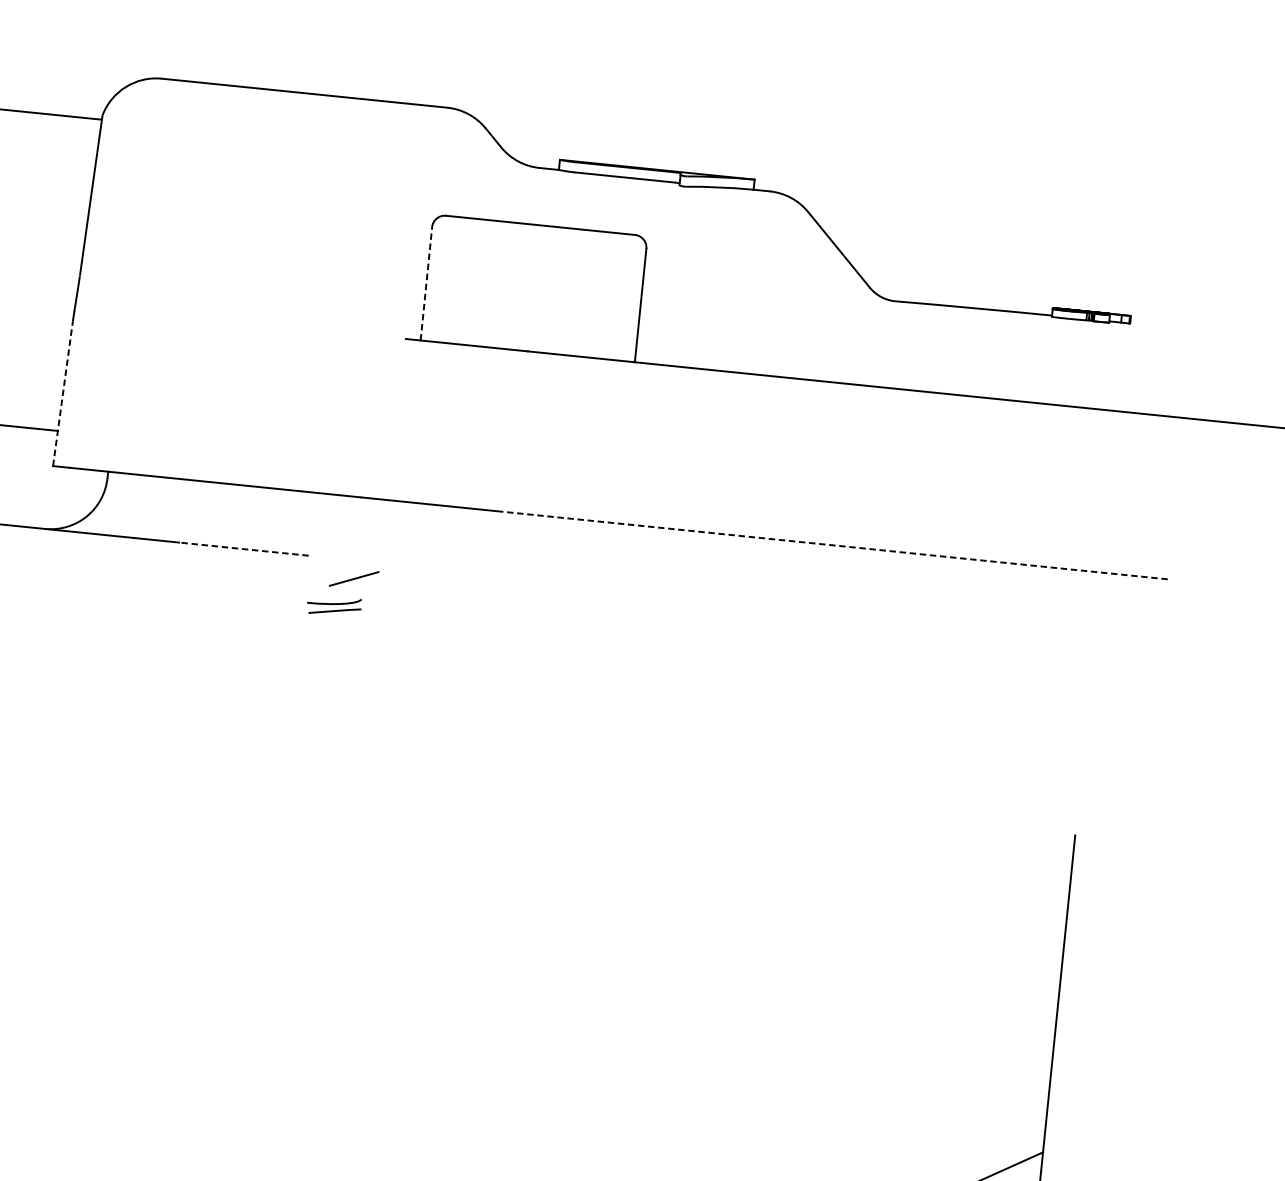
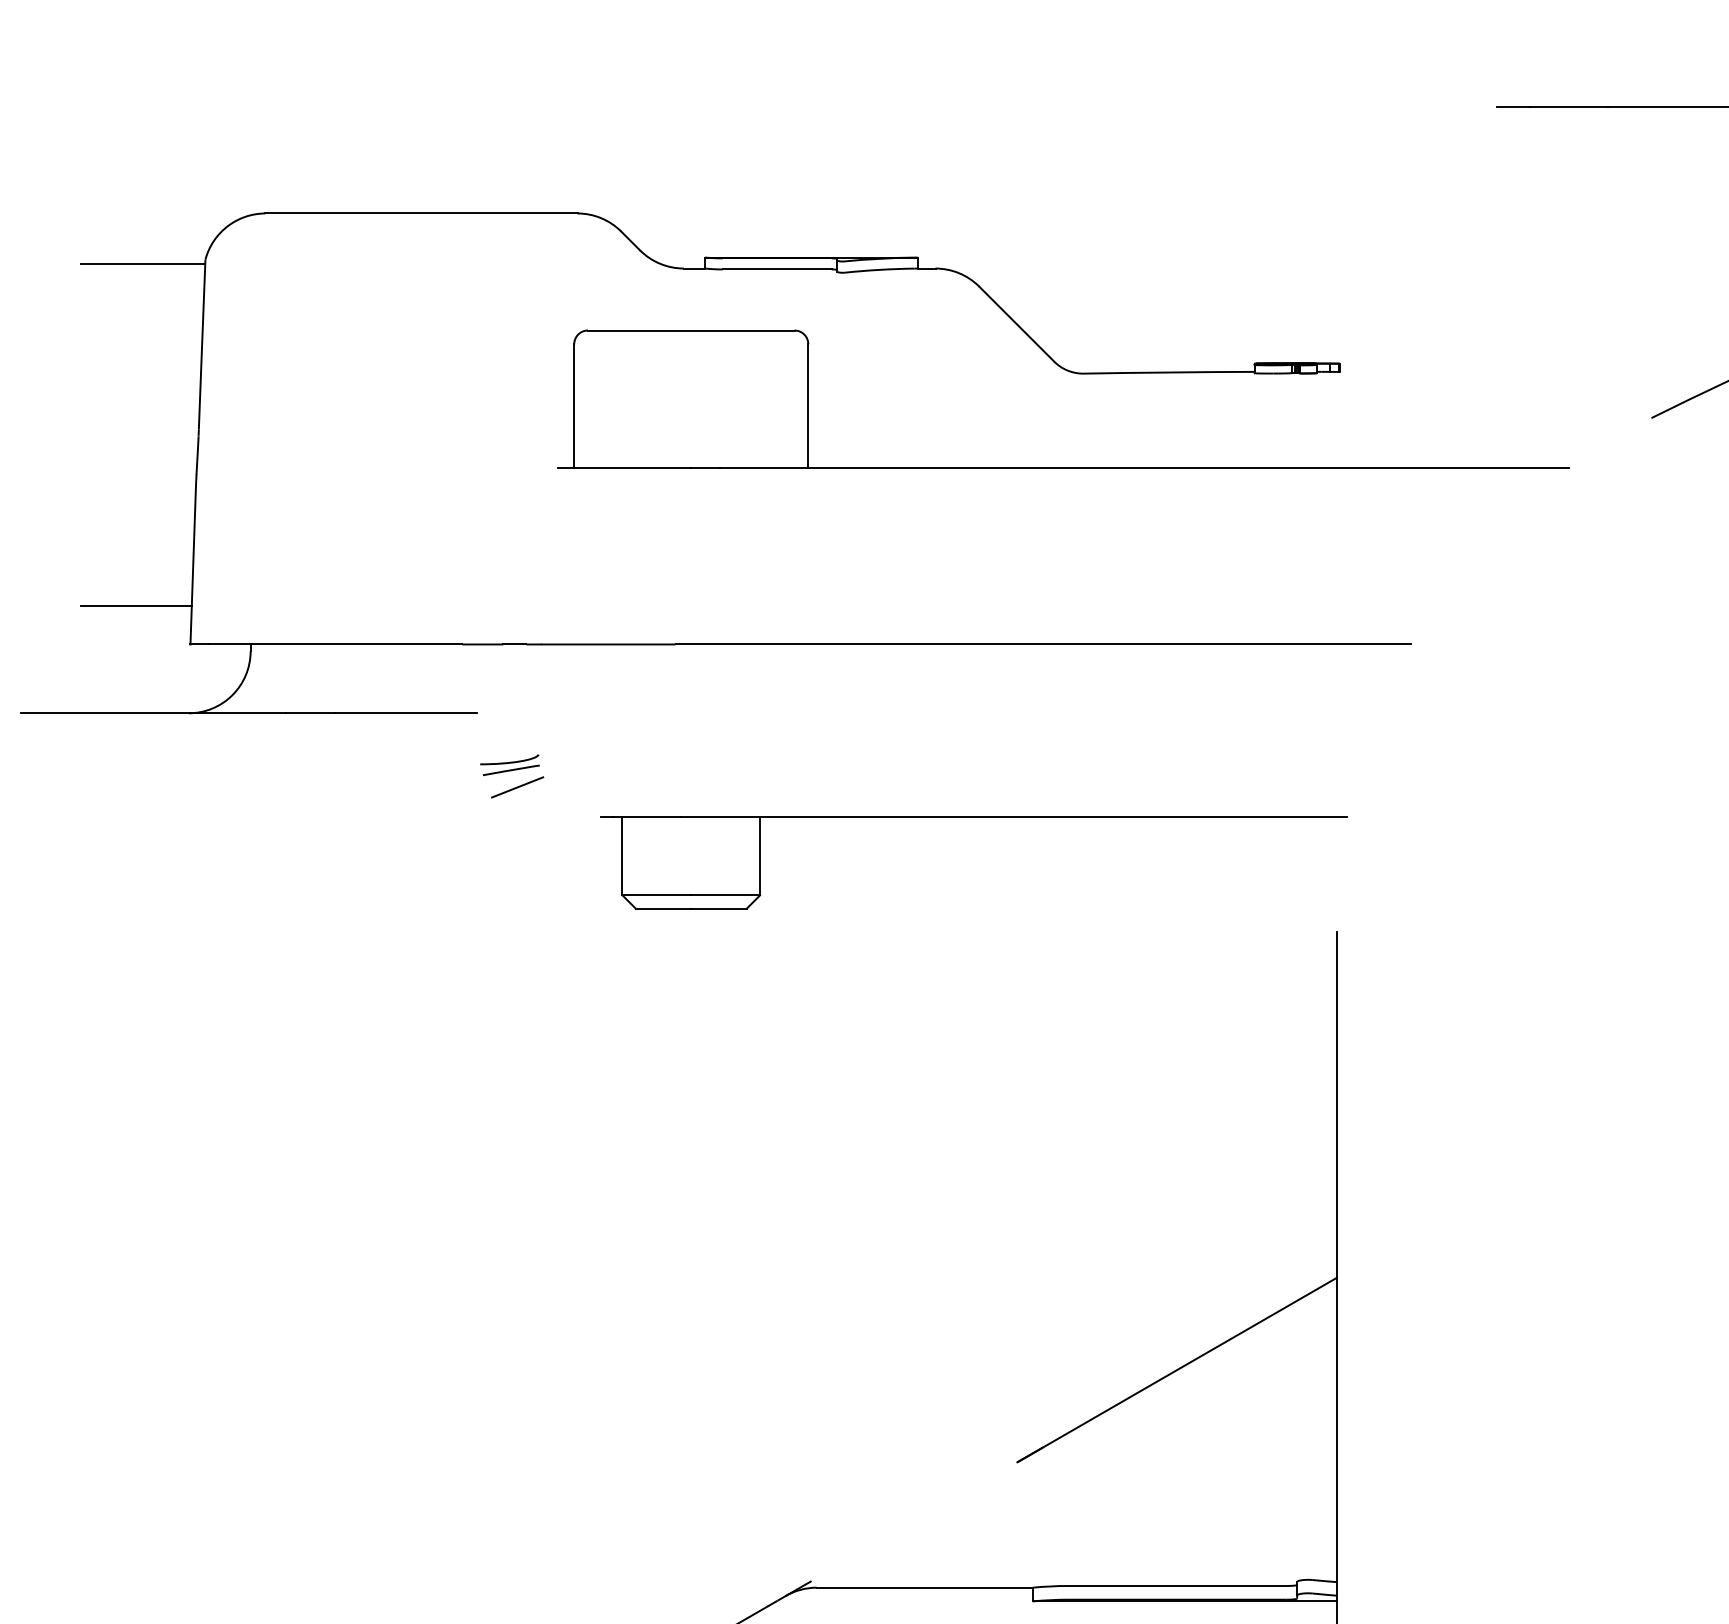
line: (426, 284) -> (574, 406), dashed -> solid
line: (63, 393) -> (193, 564), dashed -> solid
line: (833, 545) -> (1043, 644), dashed -> solid
line: (243, 549) -> (405, 713), dashed -> solid
line: (354, 579) -> (517, 787), moved
part: (753, 697) -> (973, 817), added

